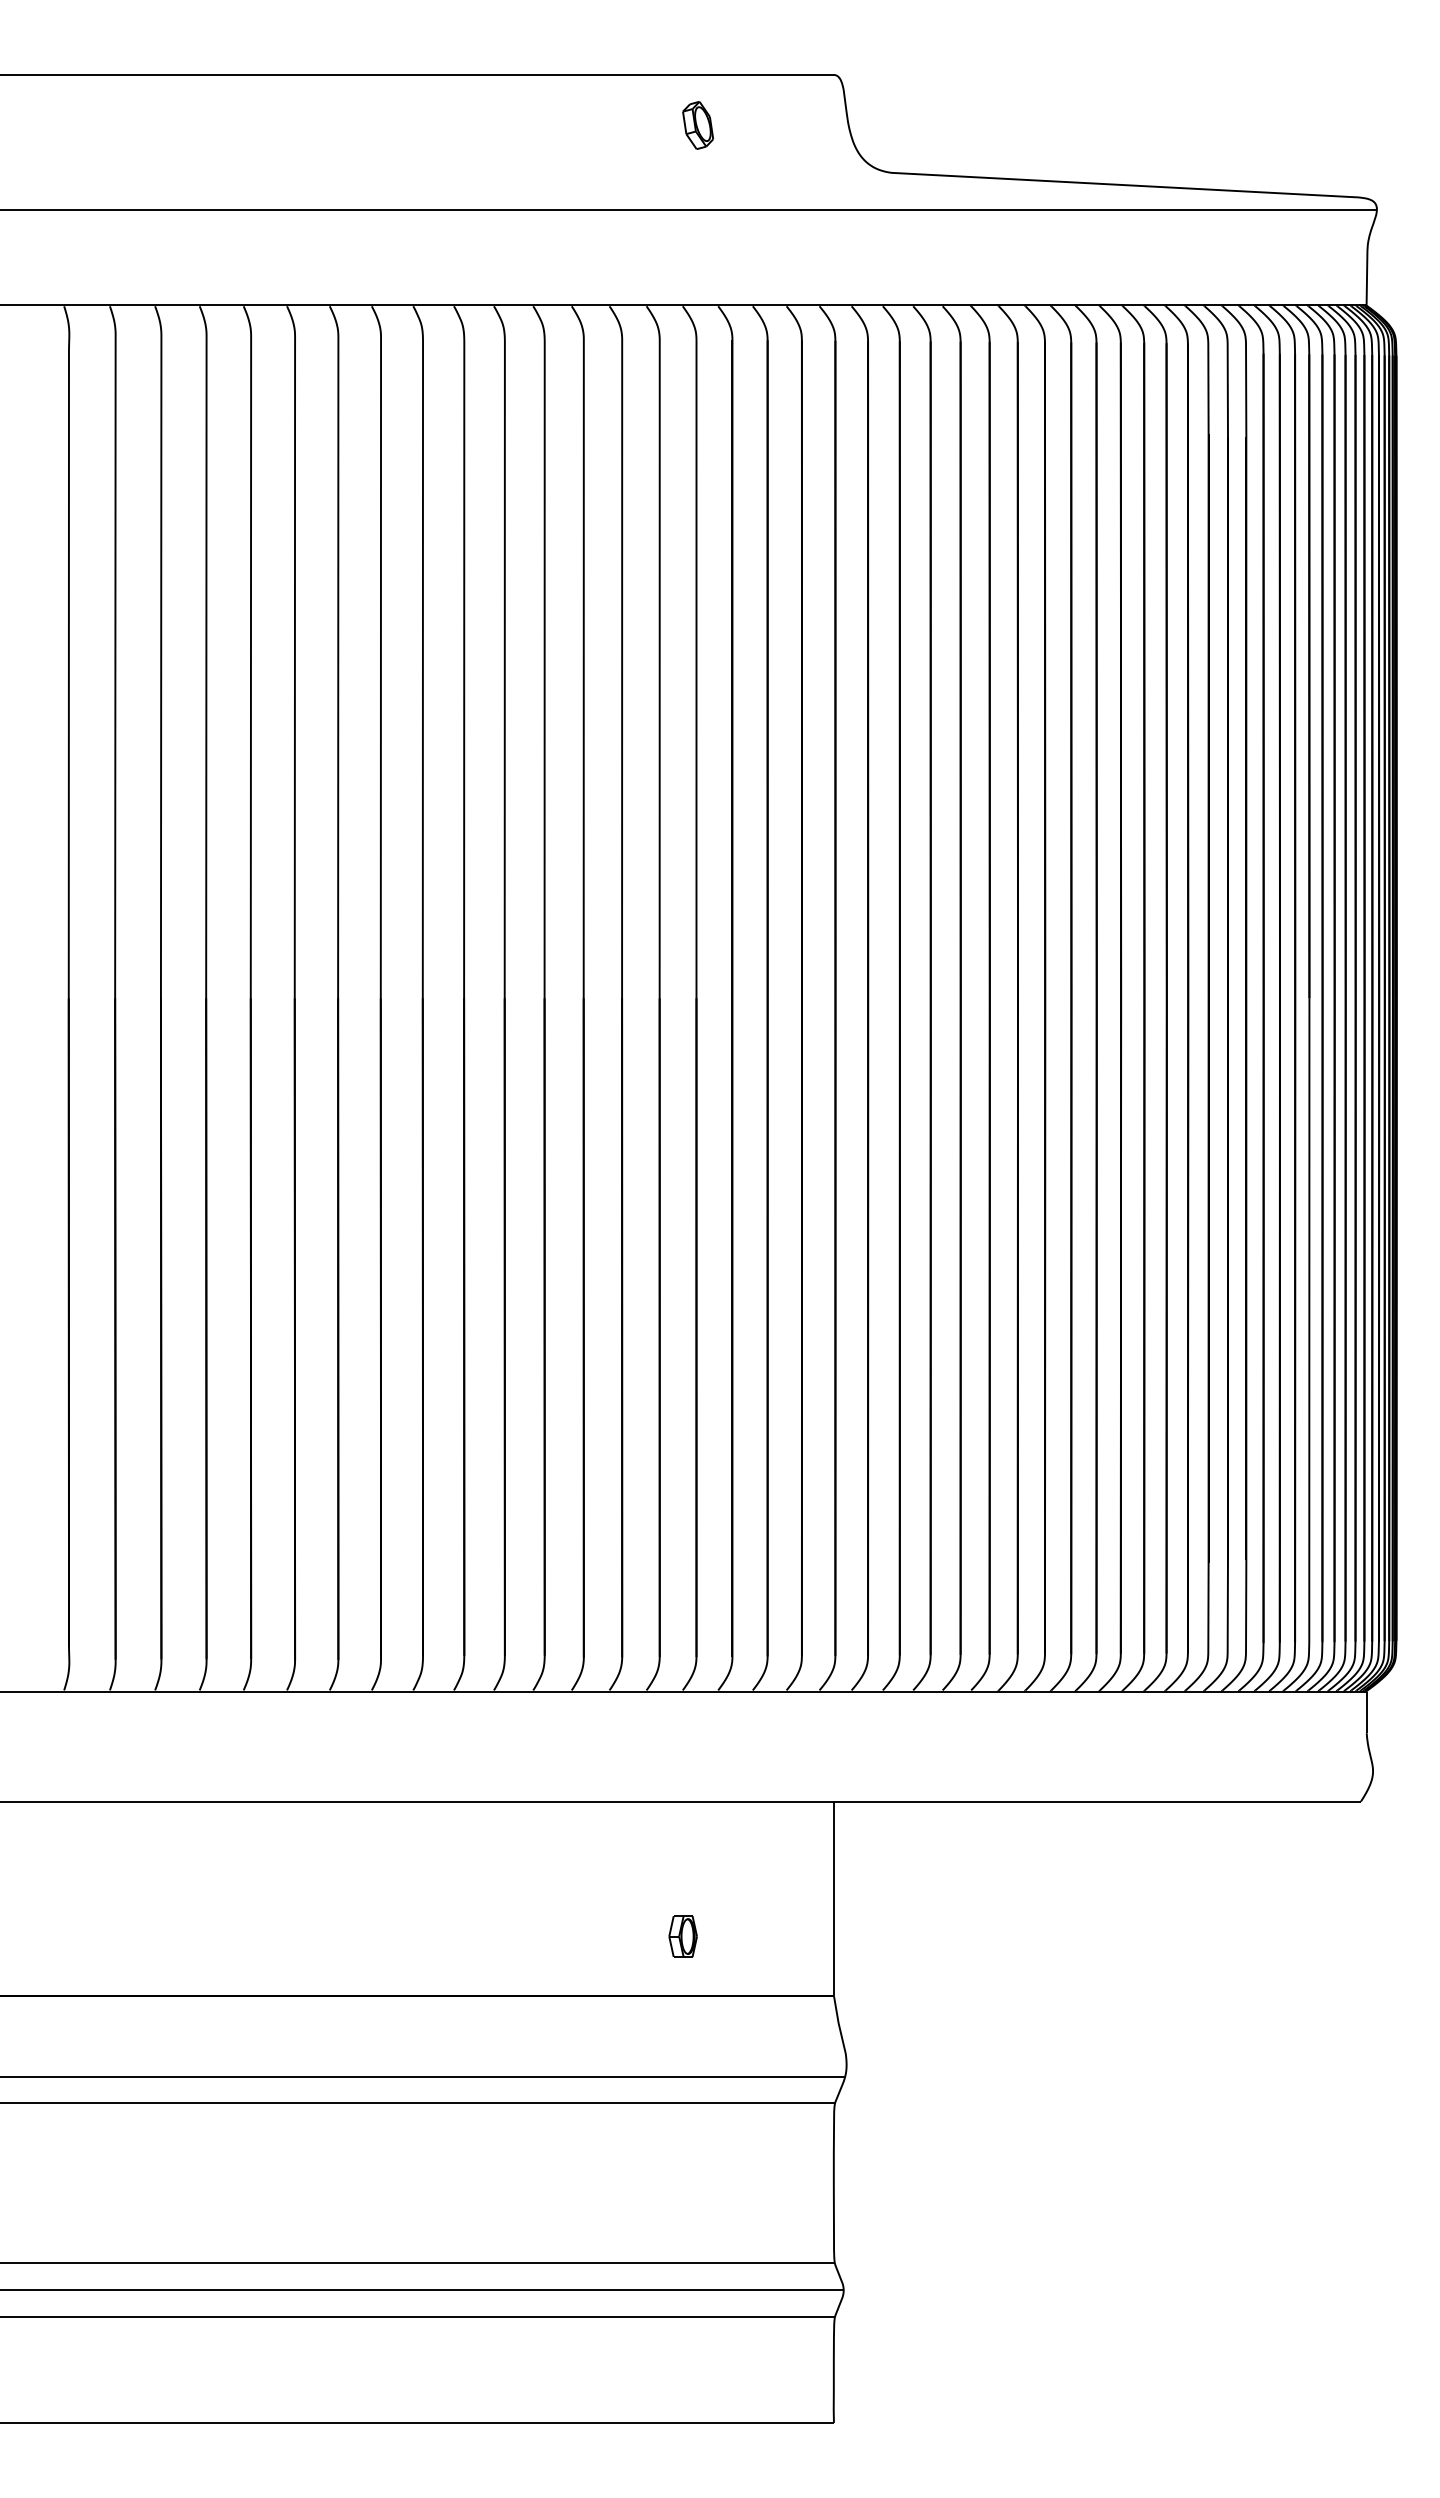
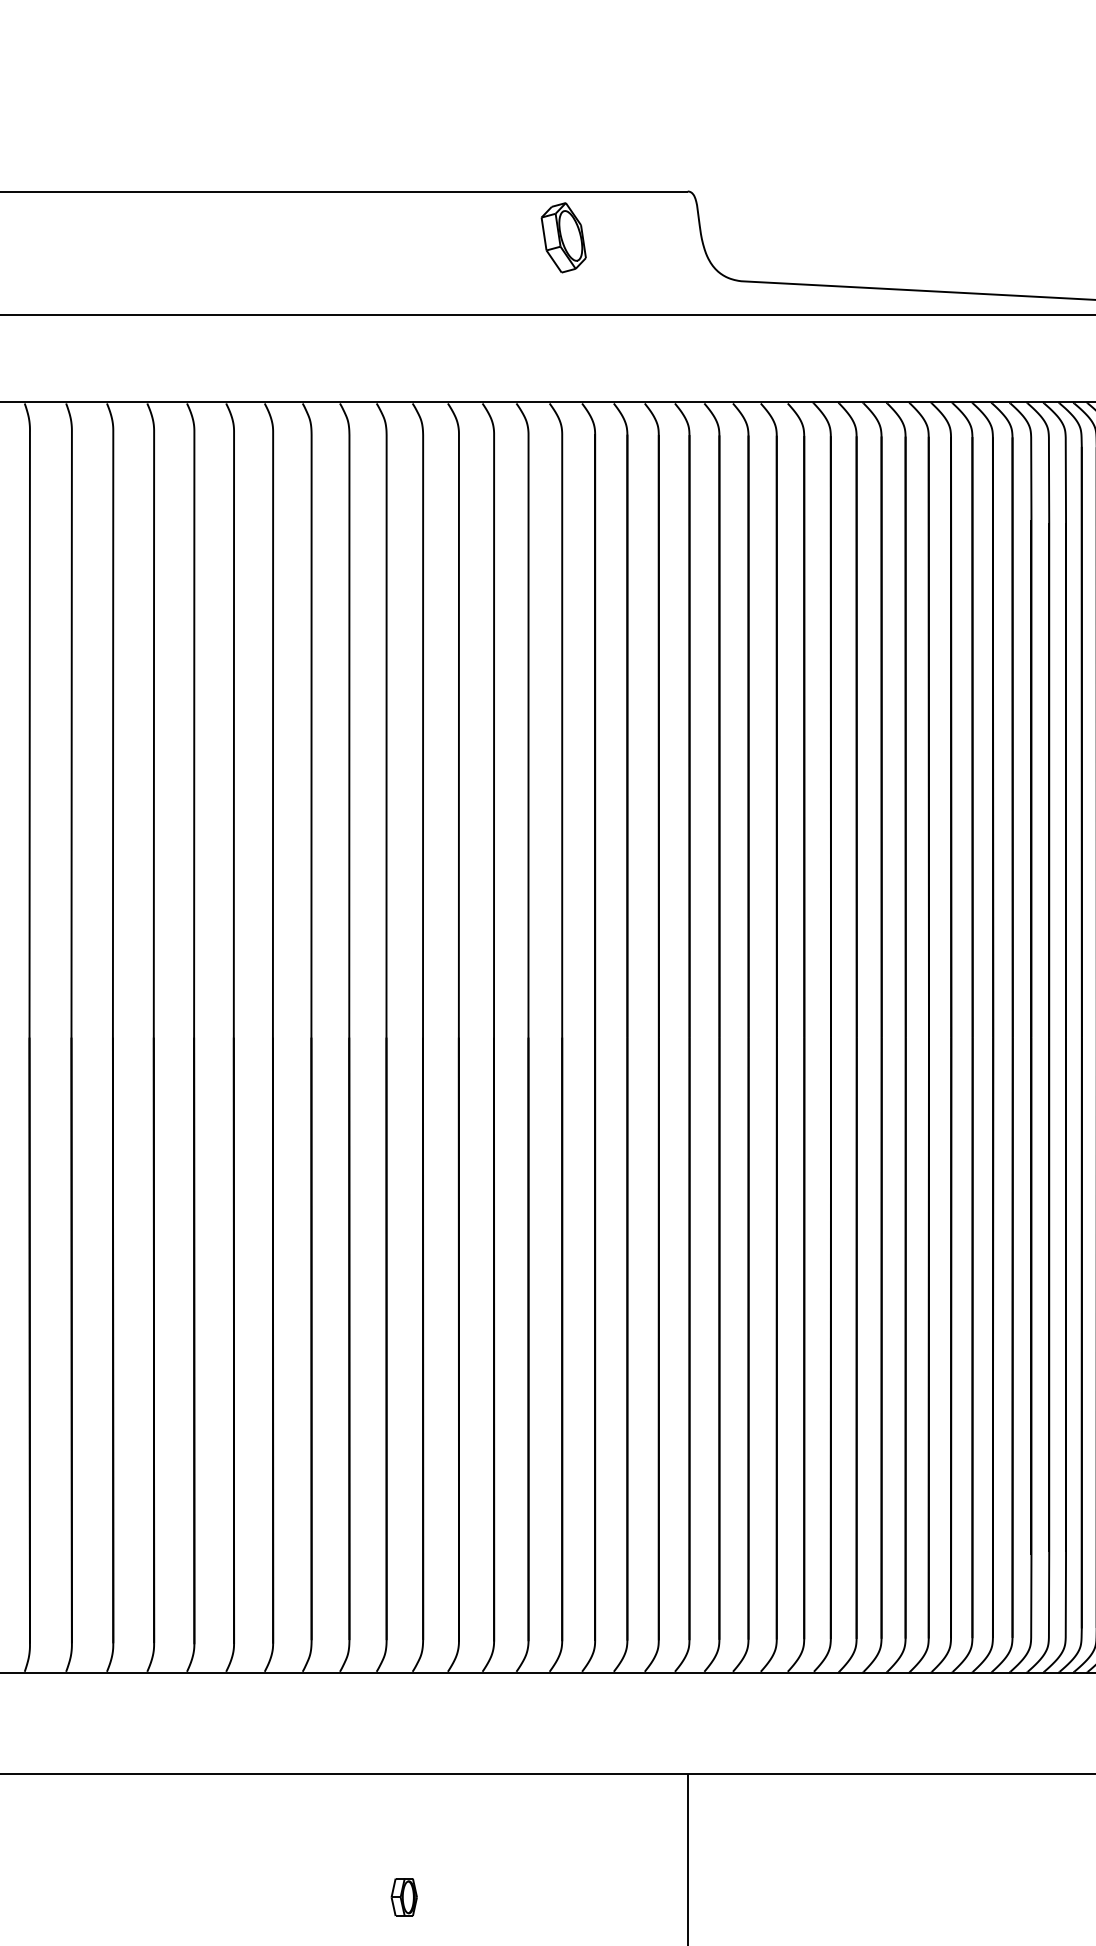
part: (697, 125) -> (563, 237), size x1.6
part: (682, 1936) -> (403, 1897), moved

